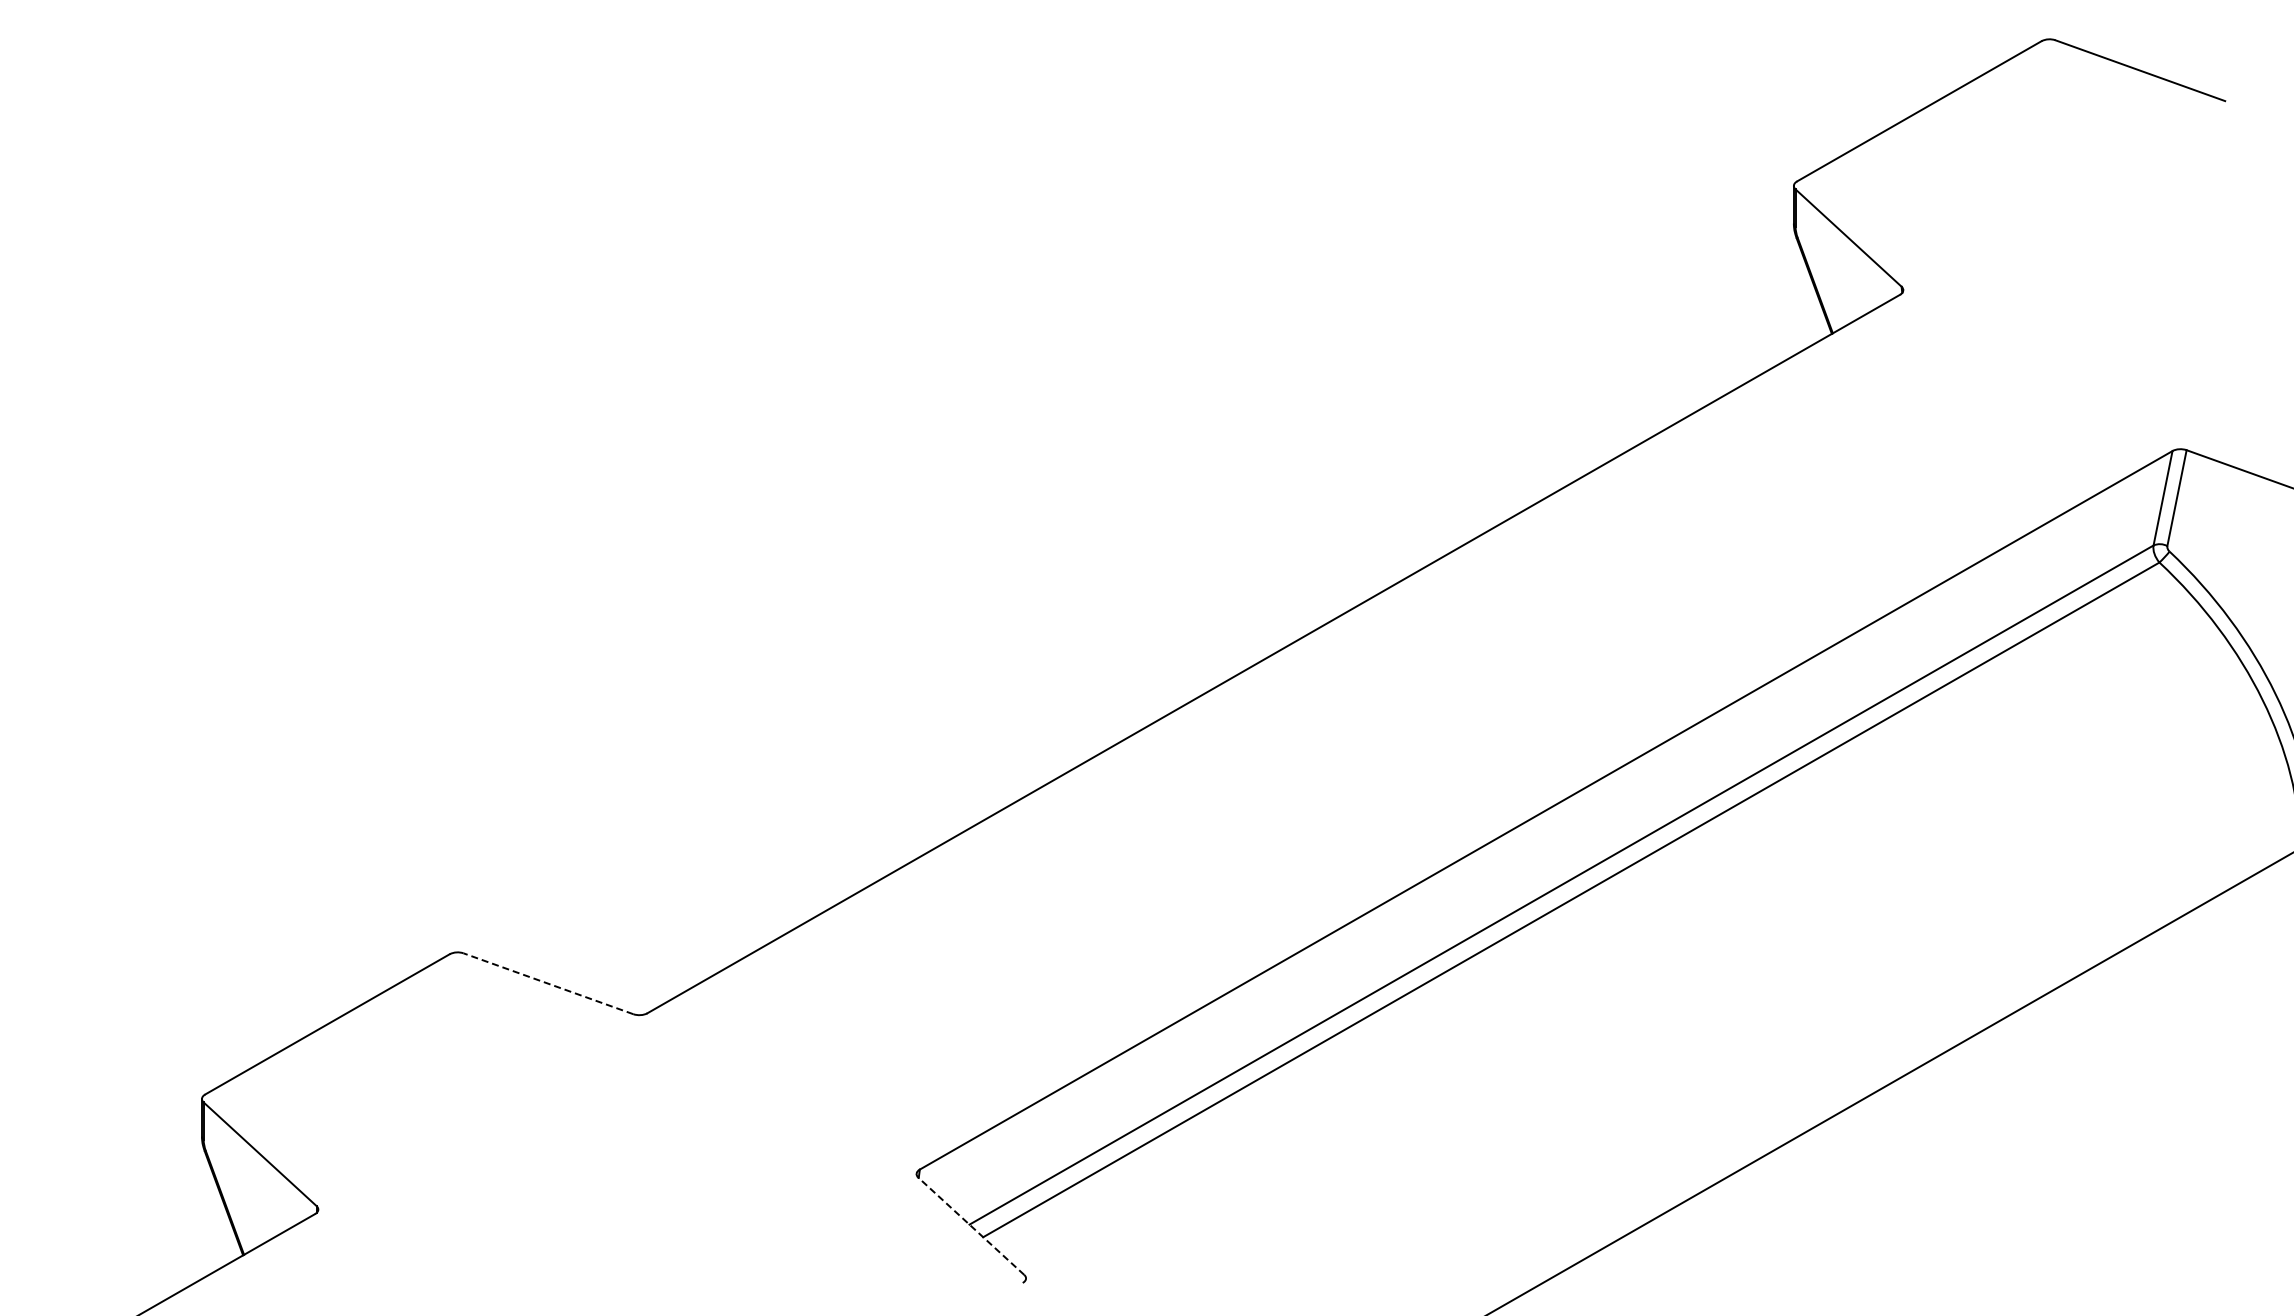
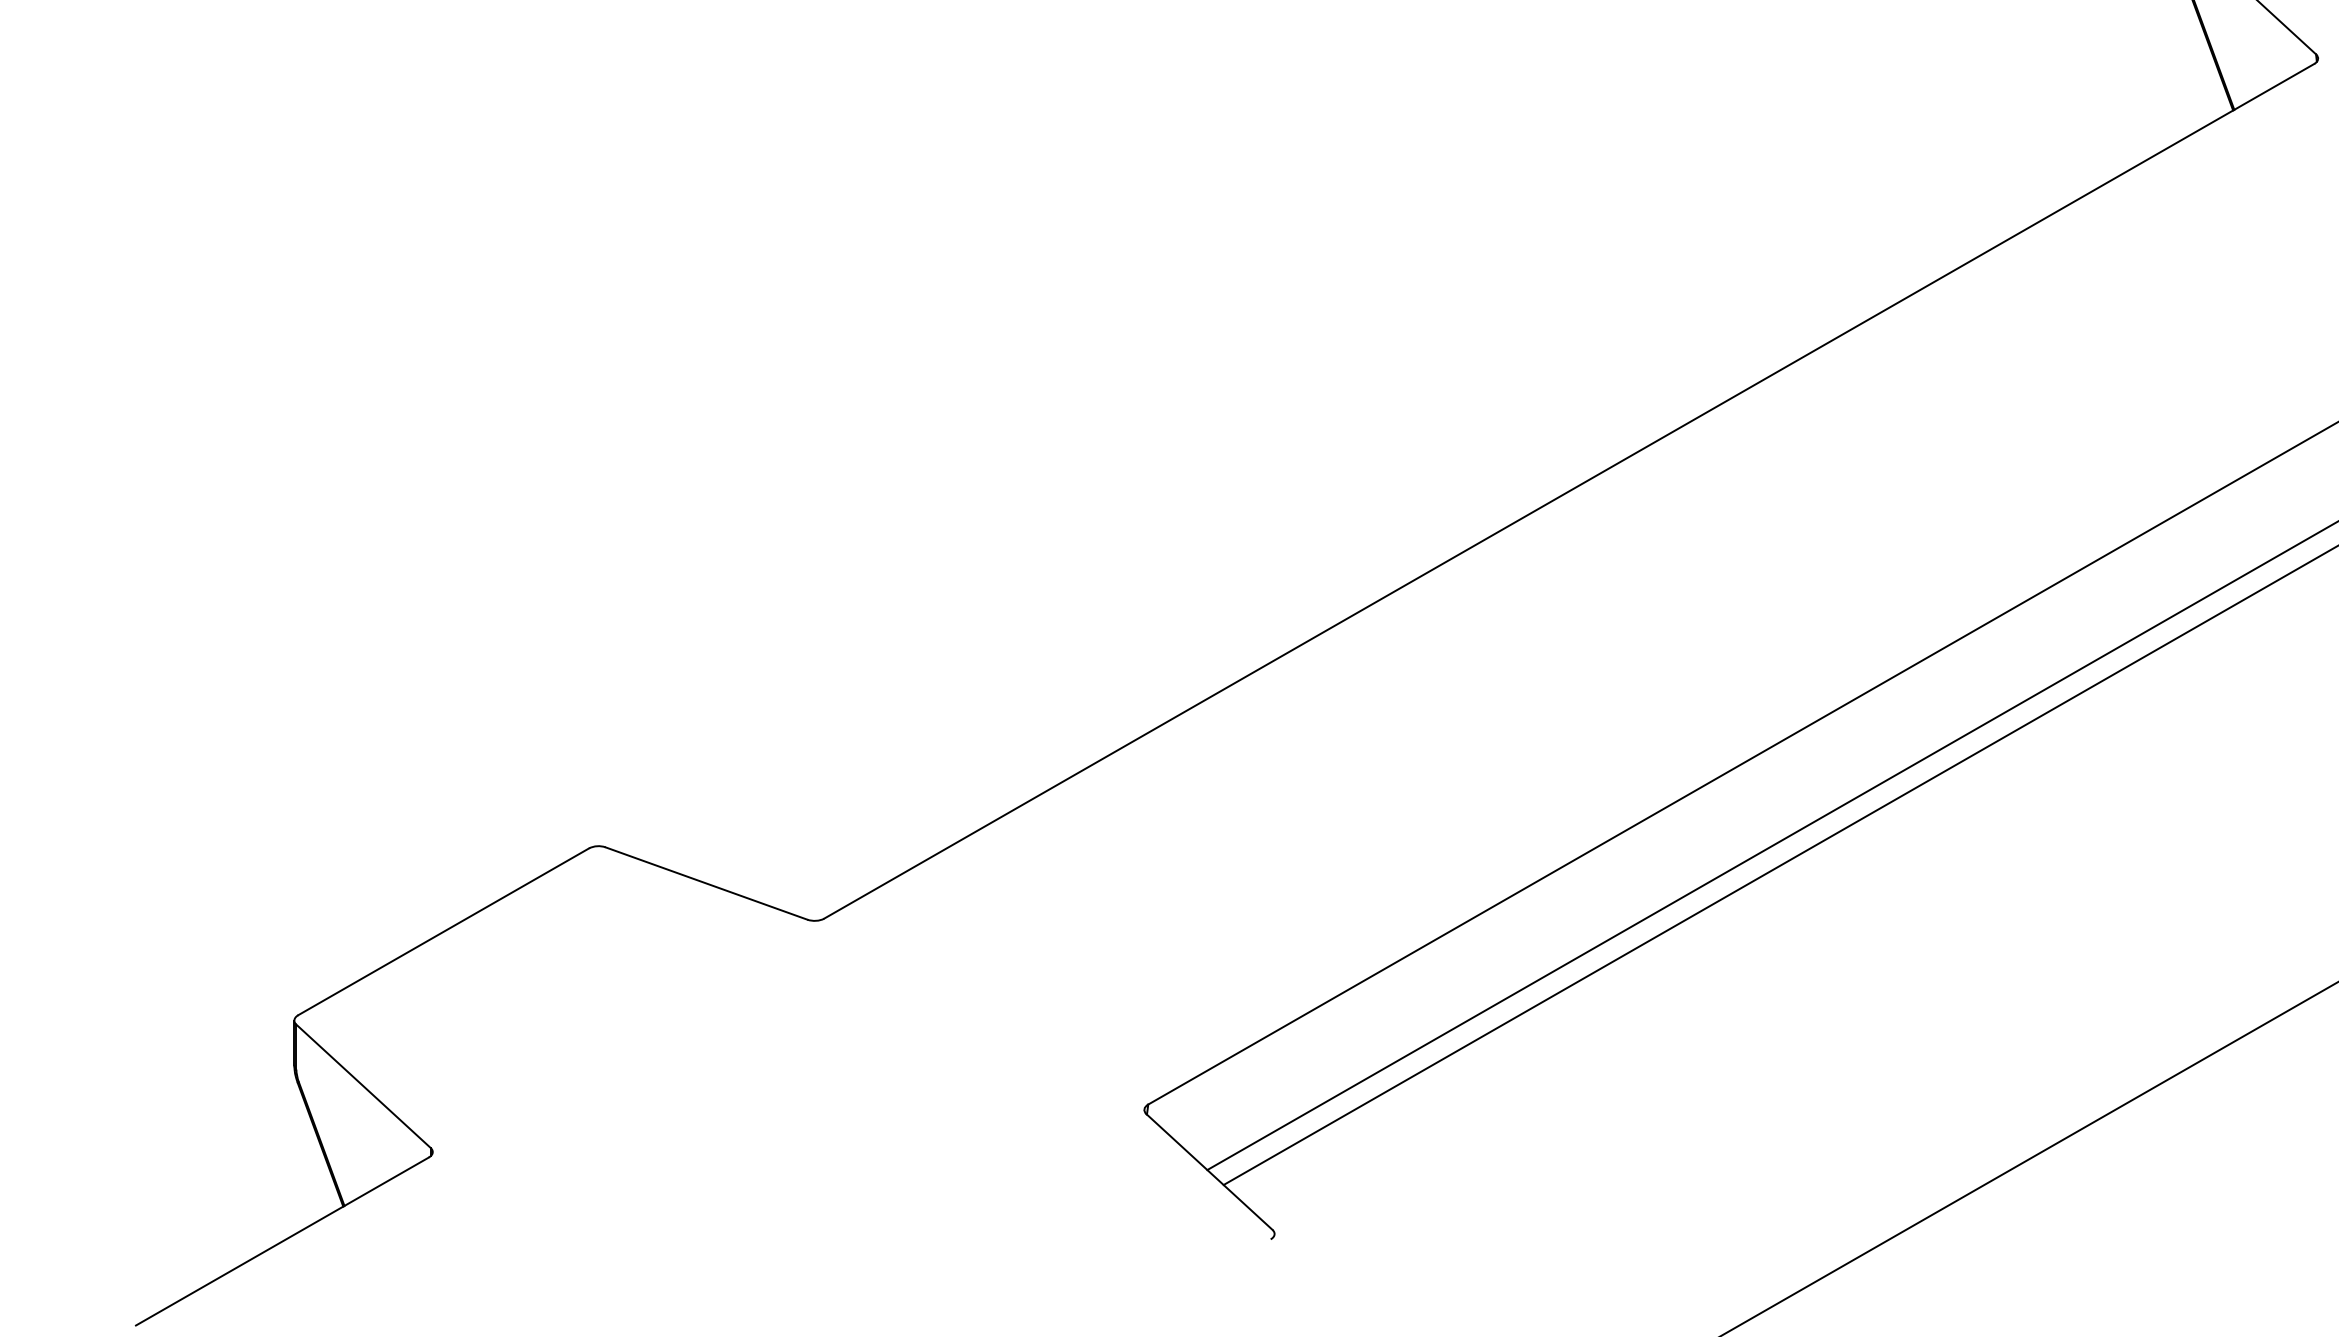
line: (548, 983) -> (706, 883), dashed -> solid
line: (971, 1226) -> (1209, 1172), dashed -> solid

